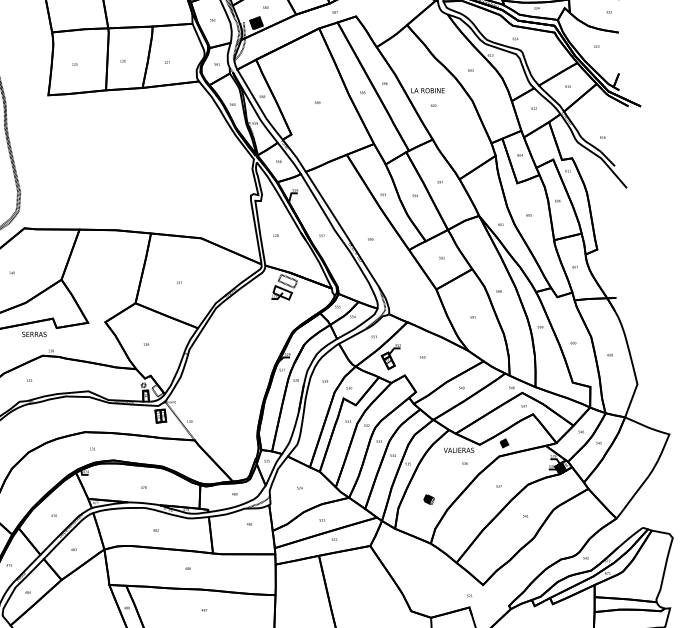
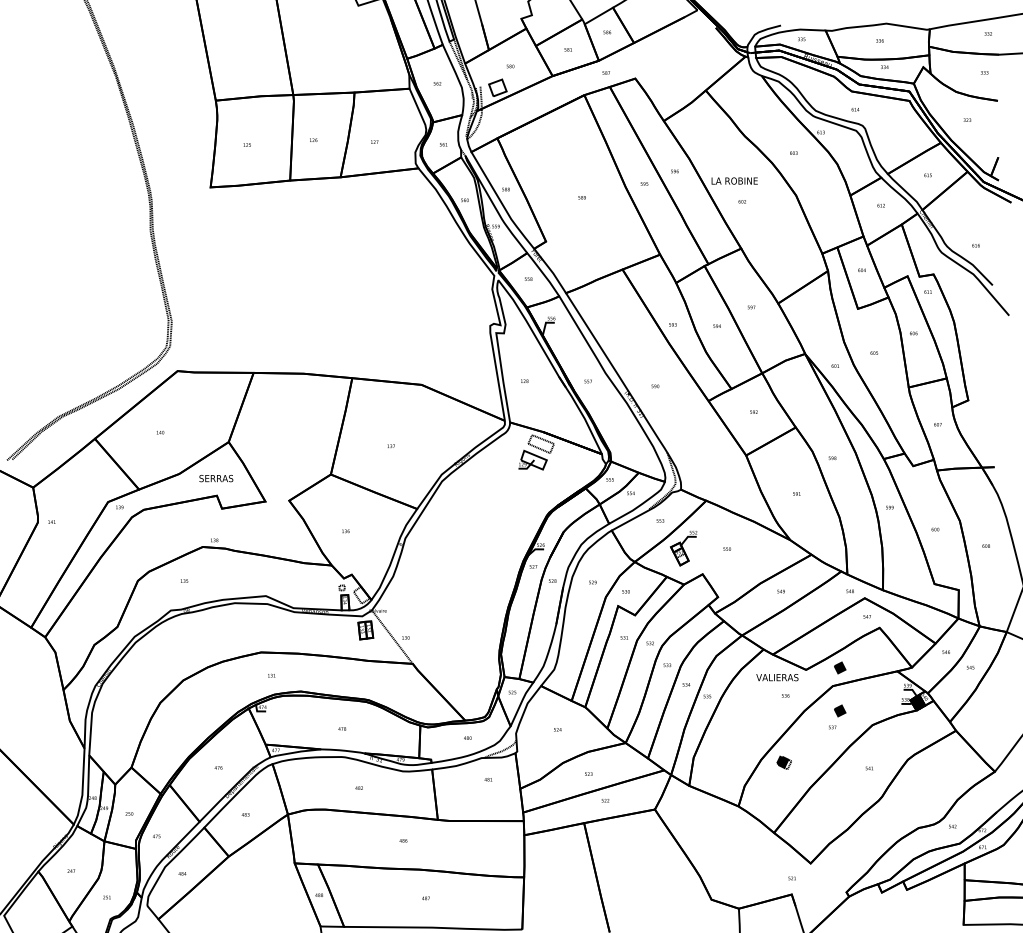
fill: (256, 22) -> (497, 87), removed
text: (34, 334) -> (216, 478), moved
part: (504, 474) -> (840, 710), added
part: (428, 499) -> (783, 762), moved

